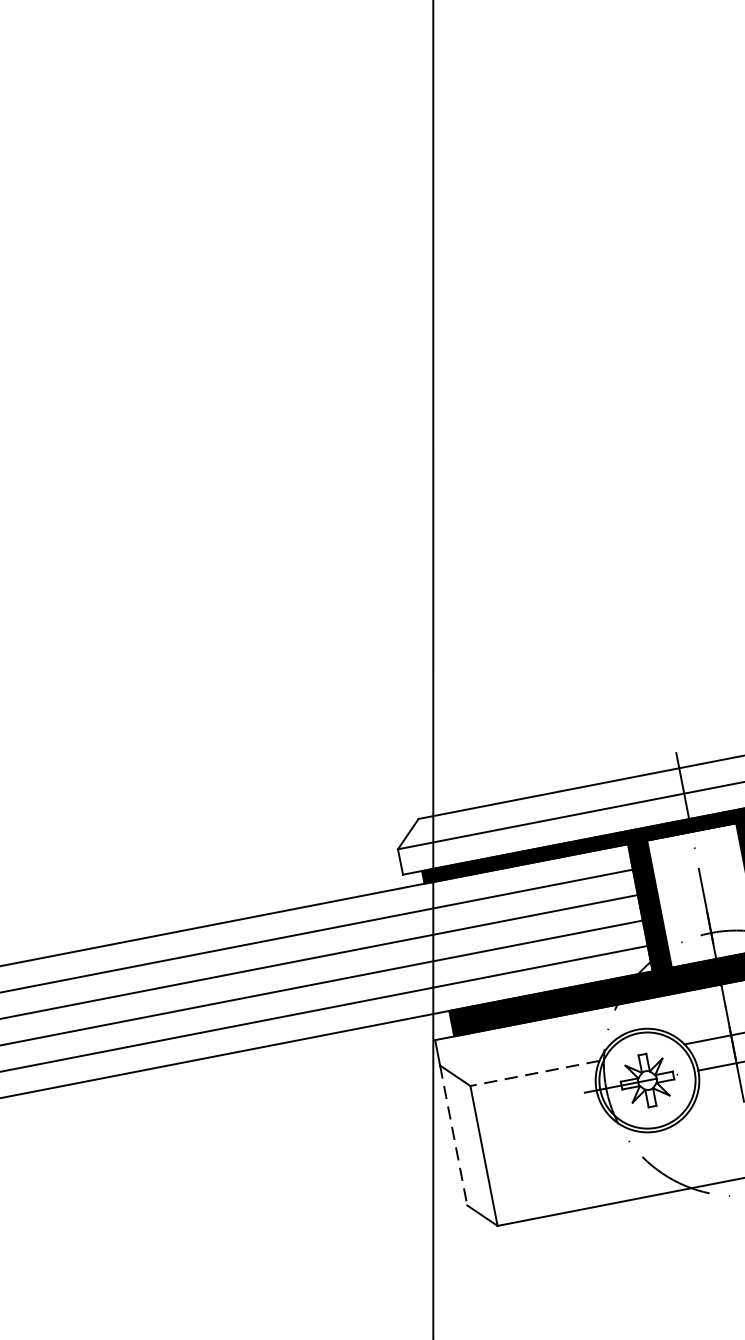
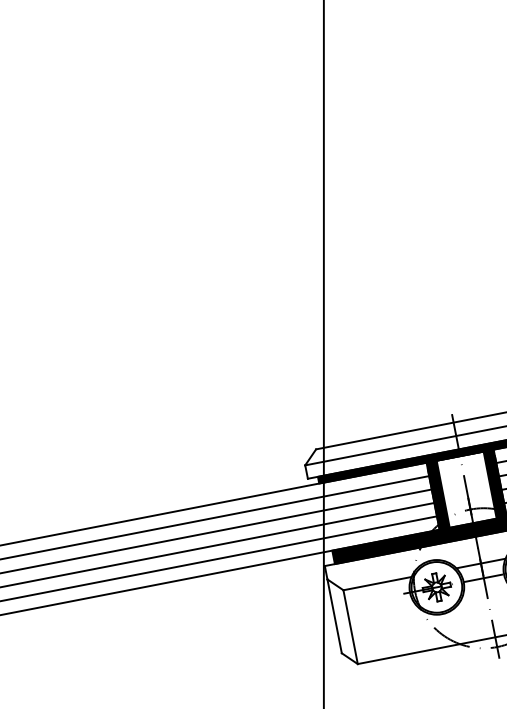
line: (534, 1073) -> (377, 583), dashed -> solid
line: (453, 1135) -> (334, 616), dashed -> solid

